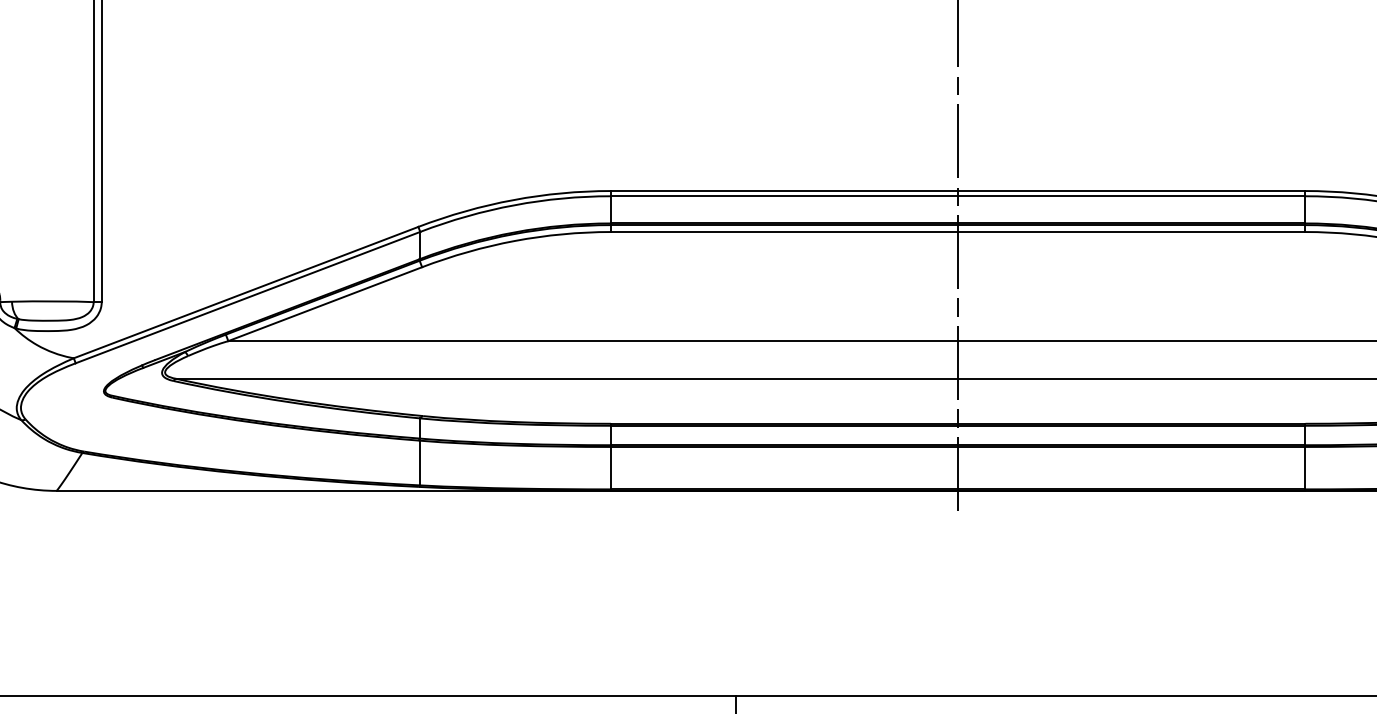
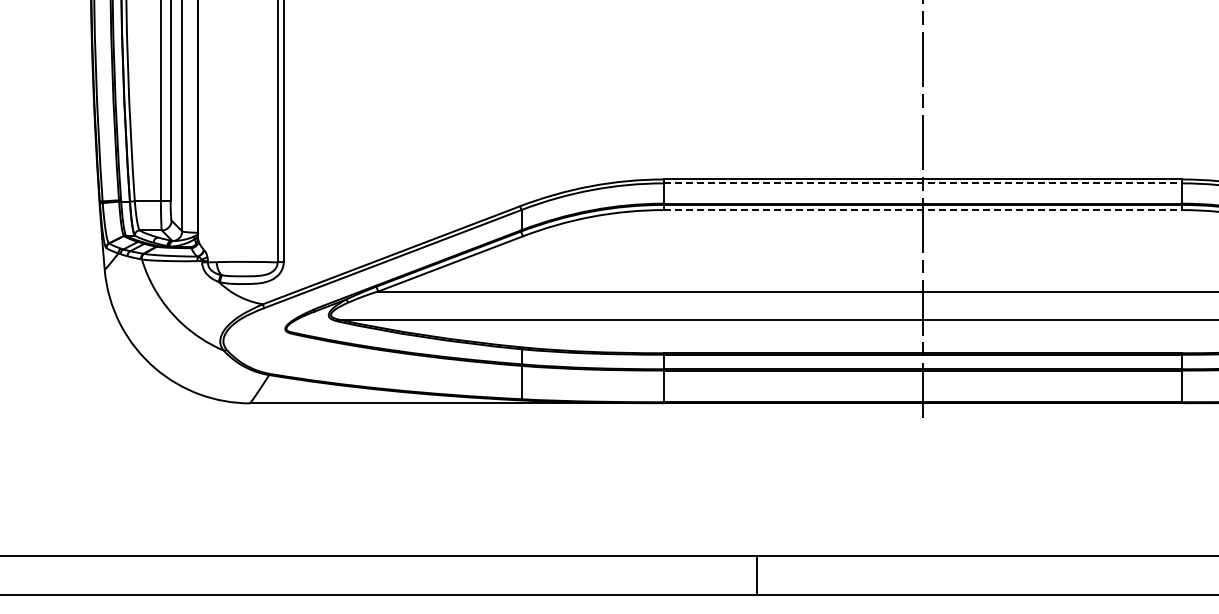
line: (958, 196) -> (923, 183), solid -> dashed
line: (958, 232) -> (923, 210), solid -> dashed

